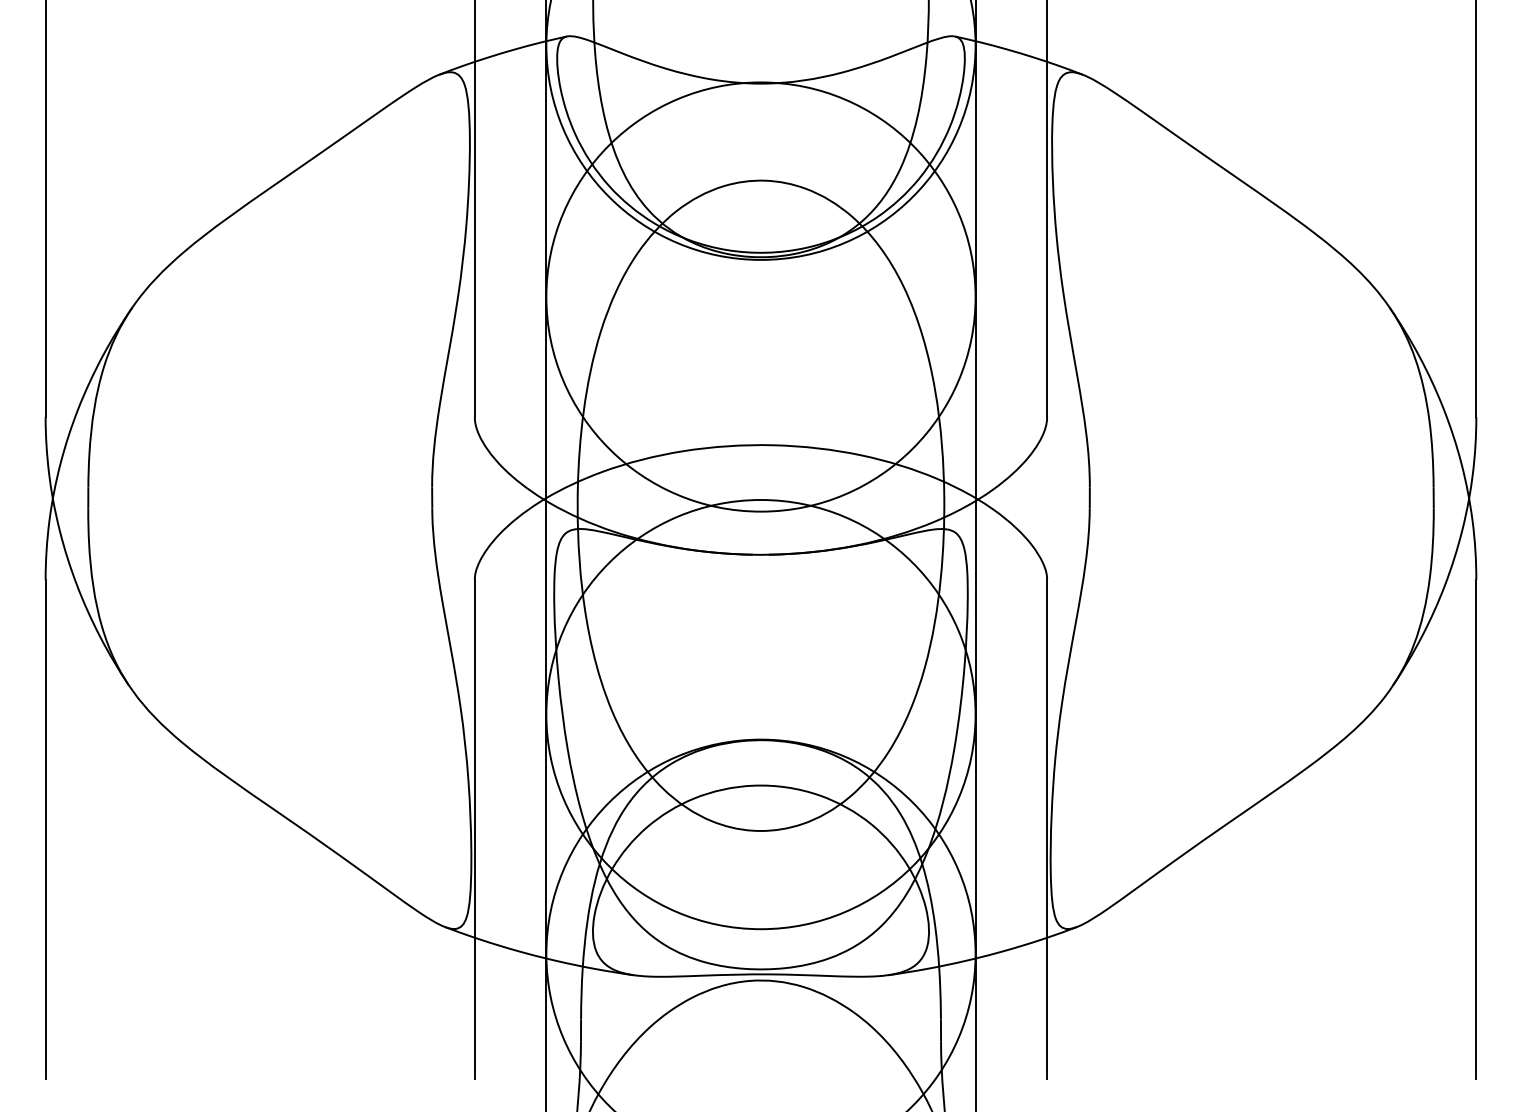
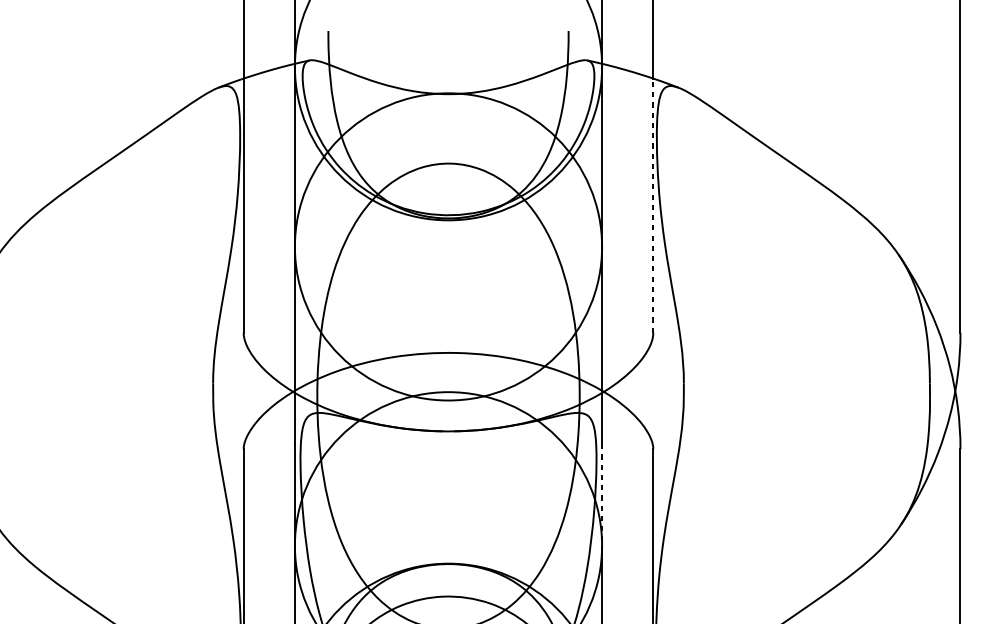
line: (1047, 239) -> (653, 205), solid -> dashed
line: (975, 643) -> (602, 494), solid -> dashed

